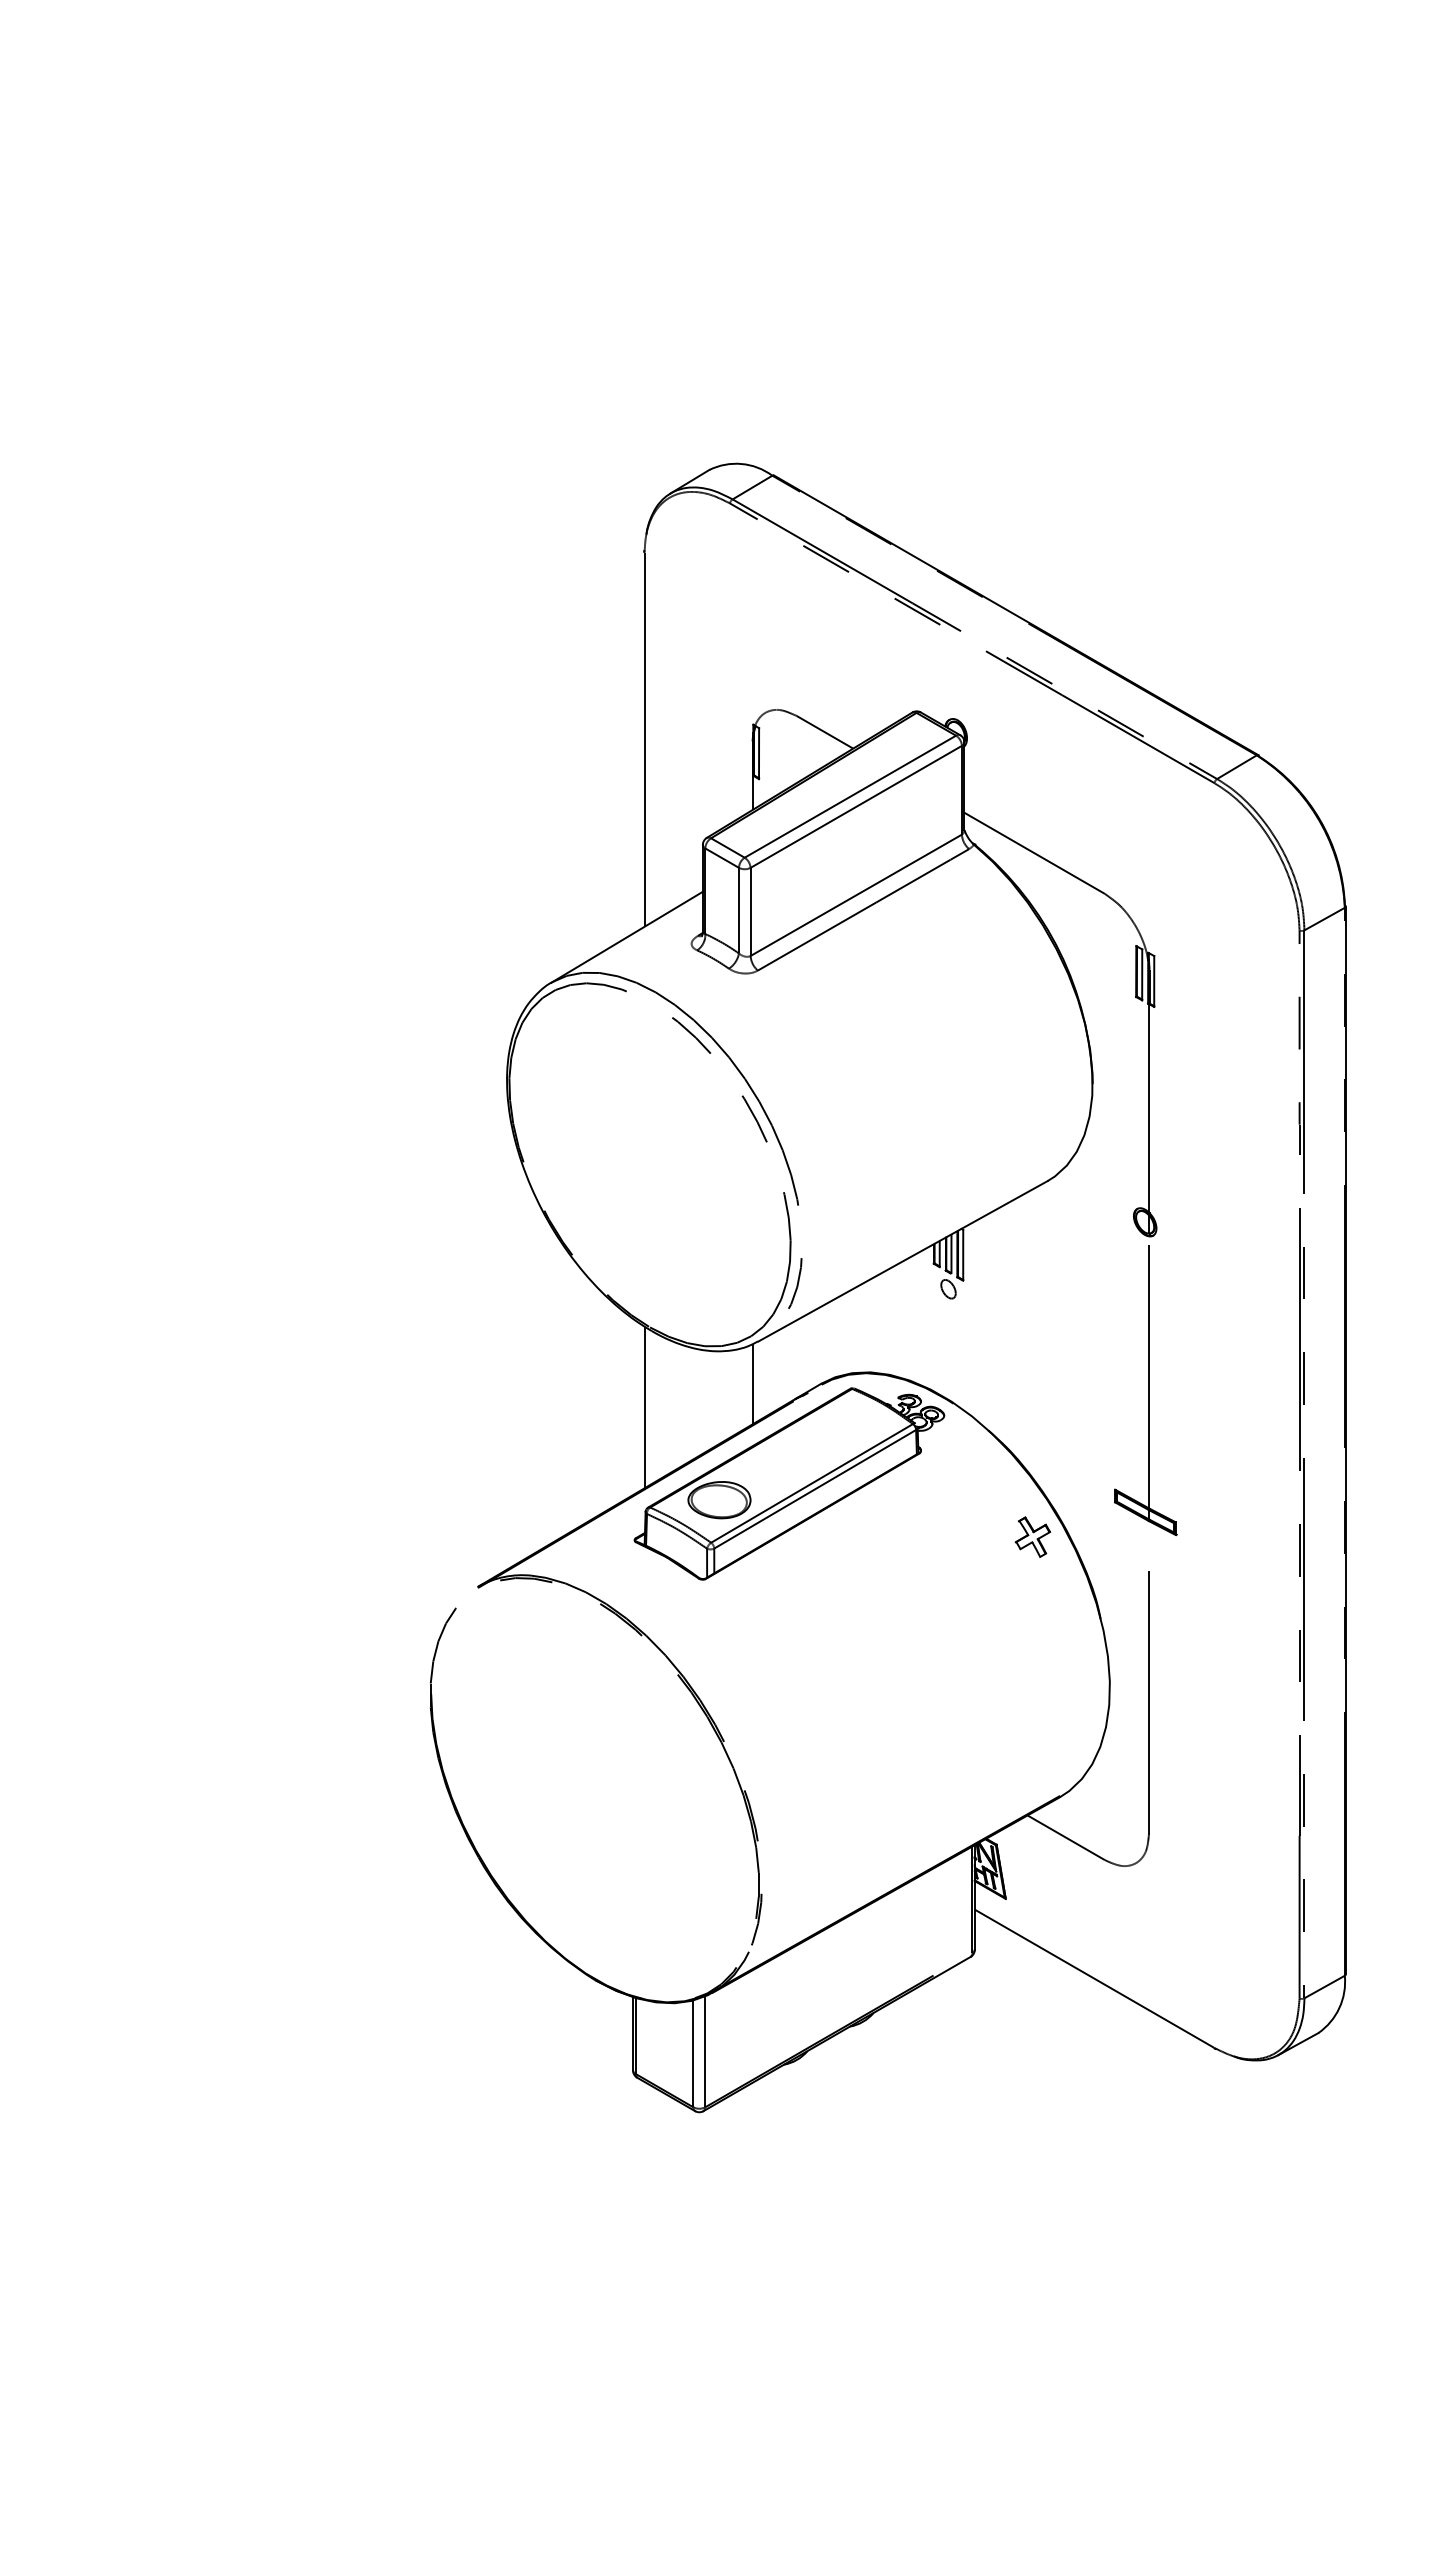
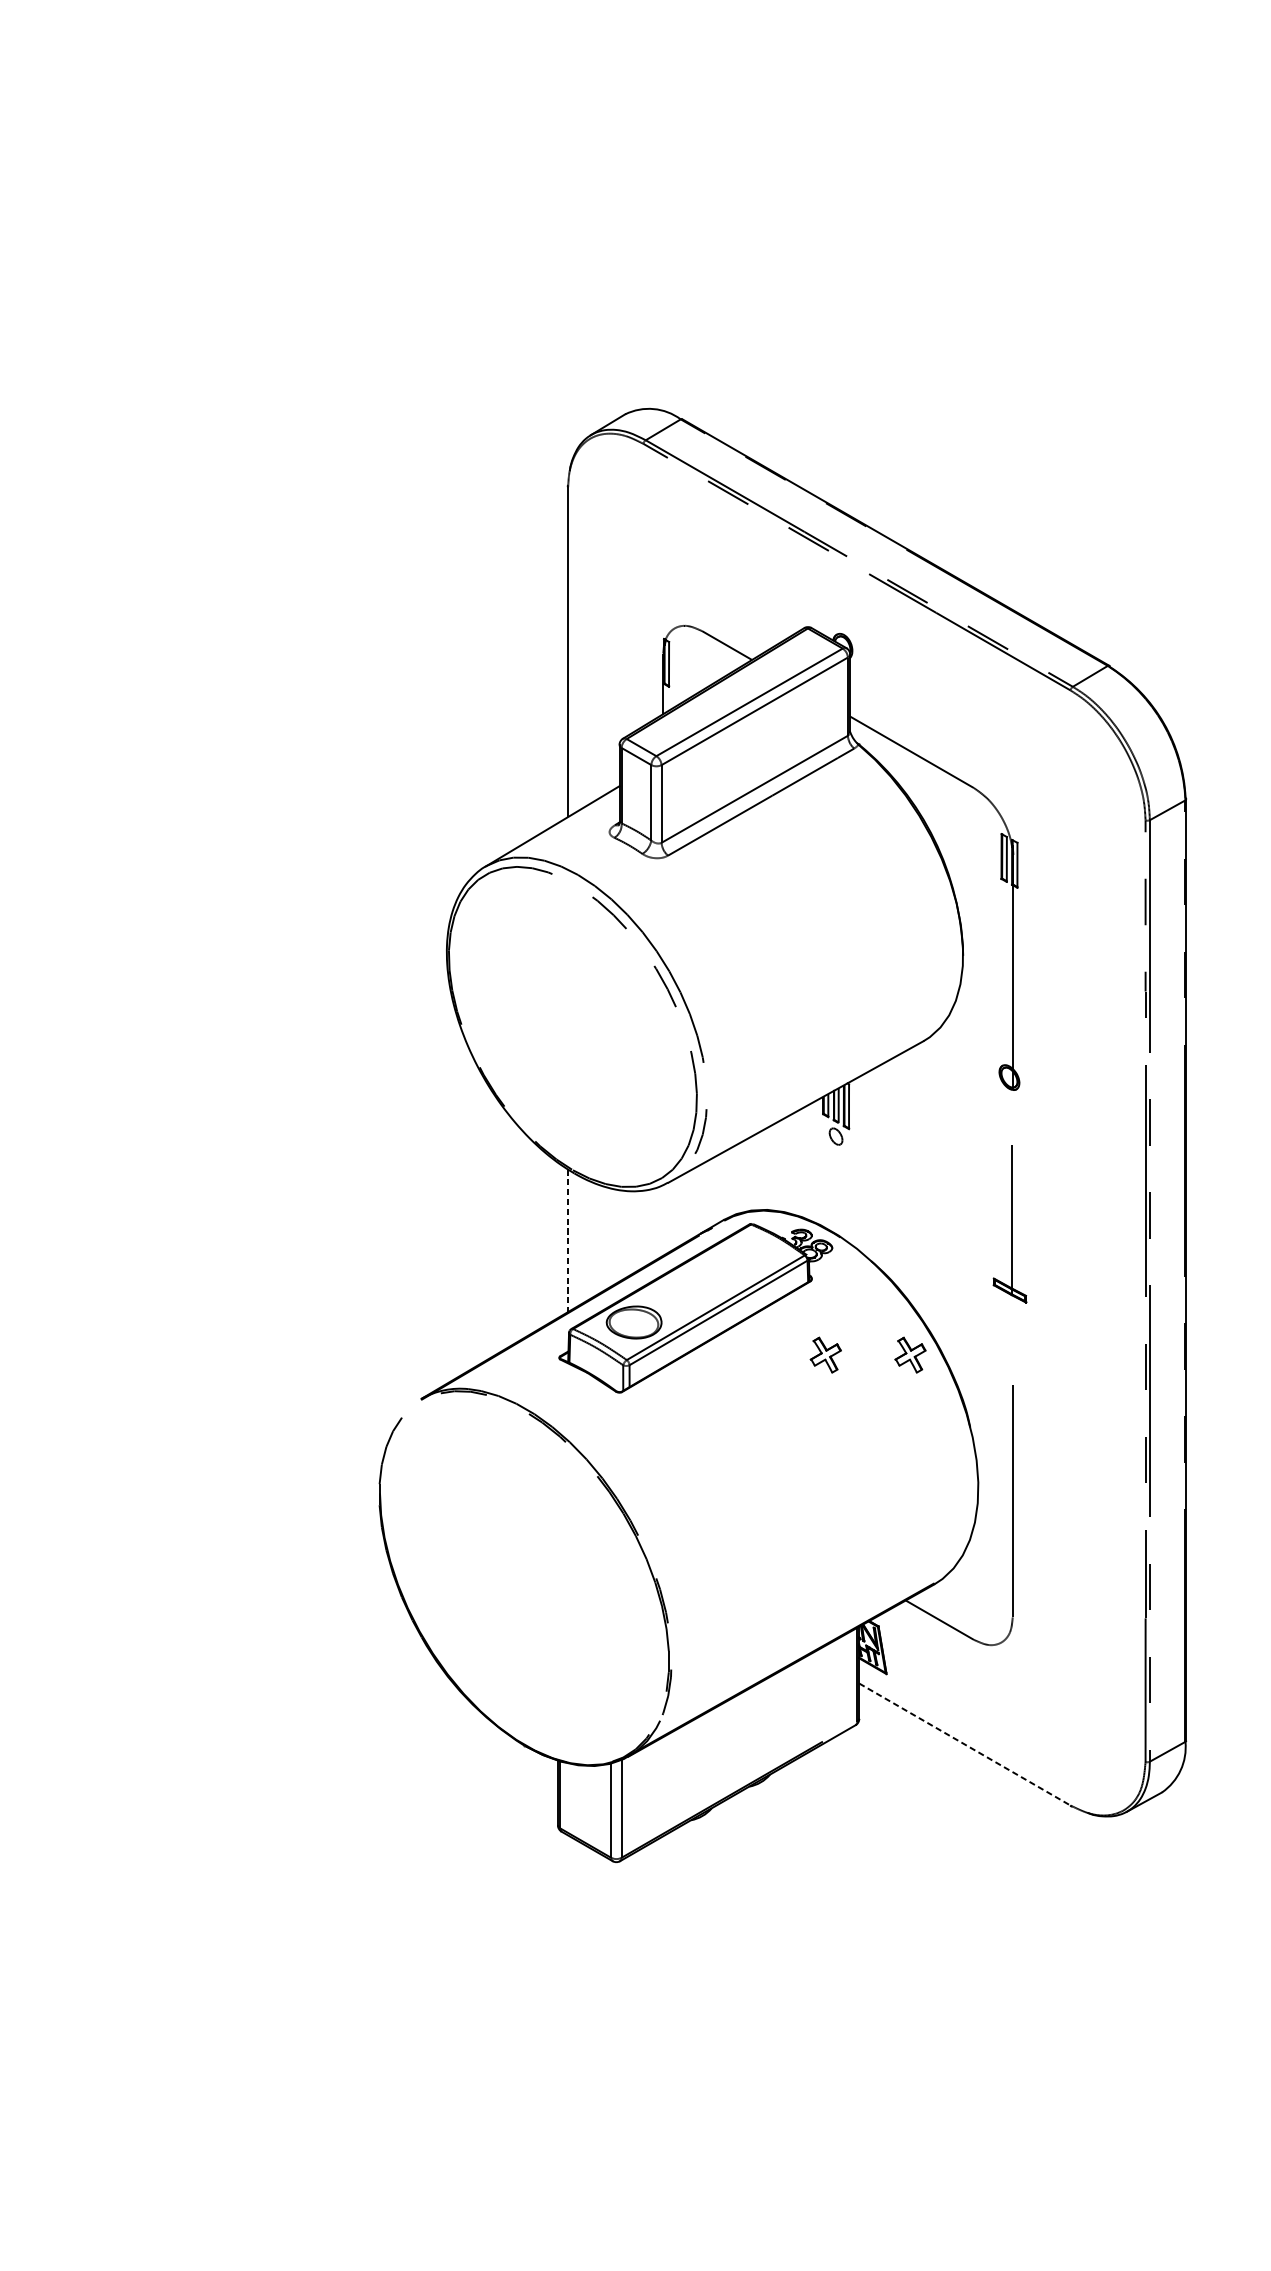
line: (752, 1384) -> (663, 1220), removed
part: (1145, 1390) -> (1009, 1225), size x0.6
line: (644, 1408) -> (568, 1241), solid -> dashed
part: (936, 1536) -> (825, 1354), added
line: (1094, 1978) -> (964, 1744), solid -> dashed

